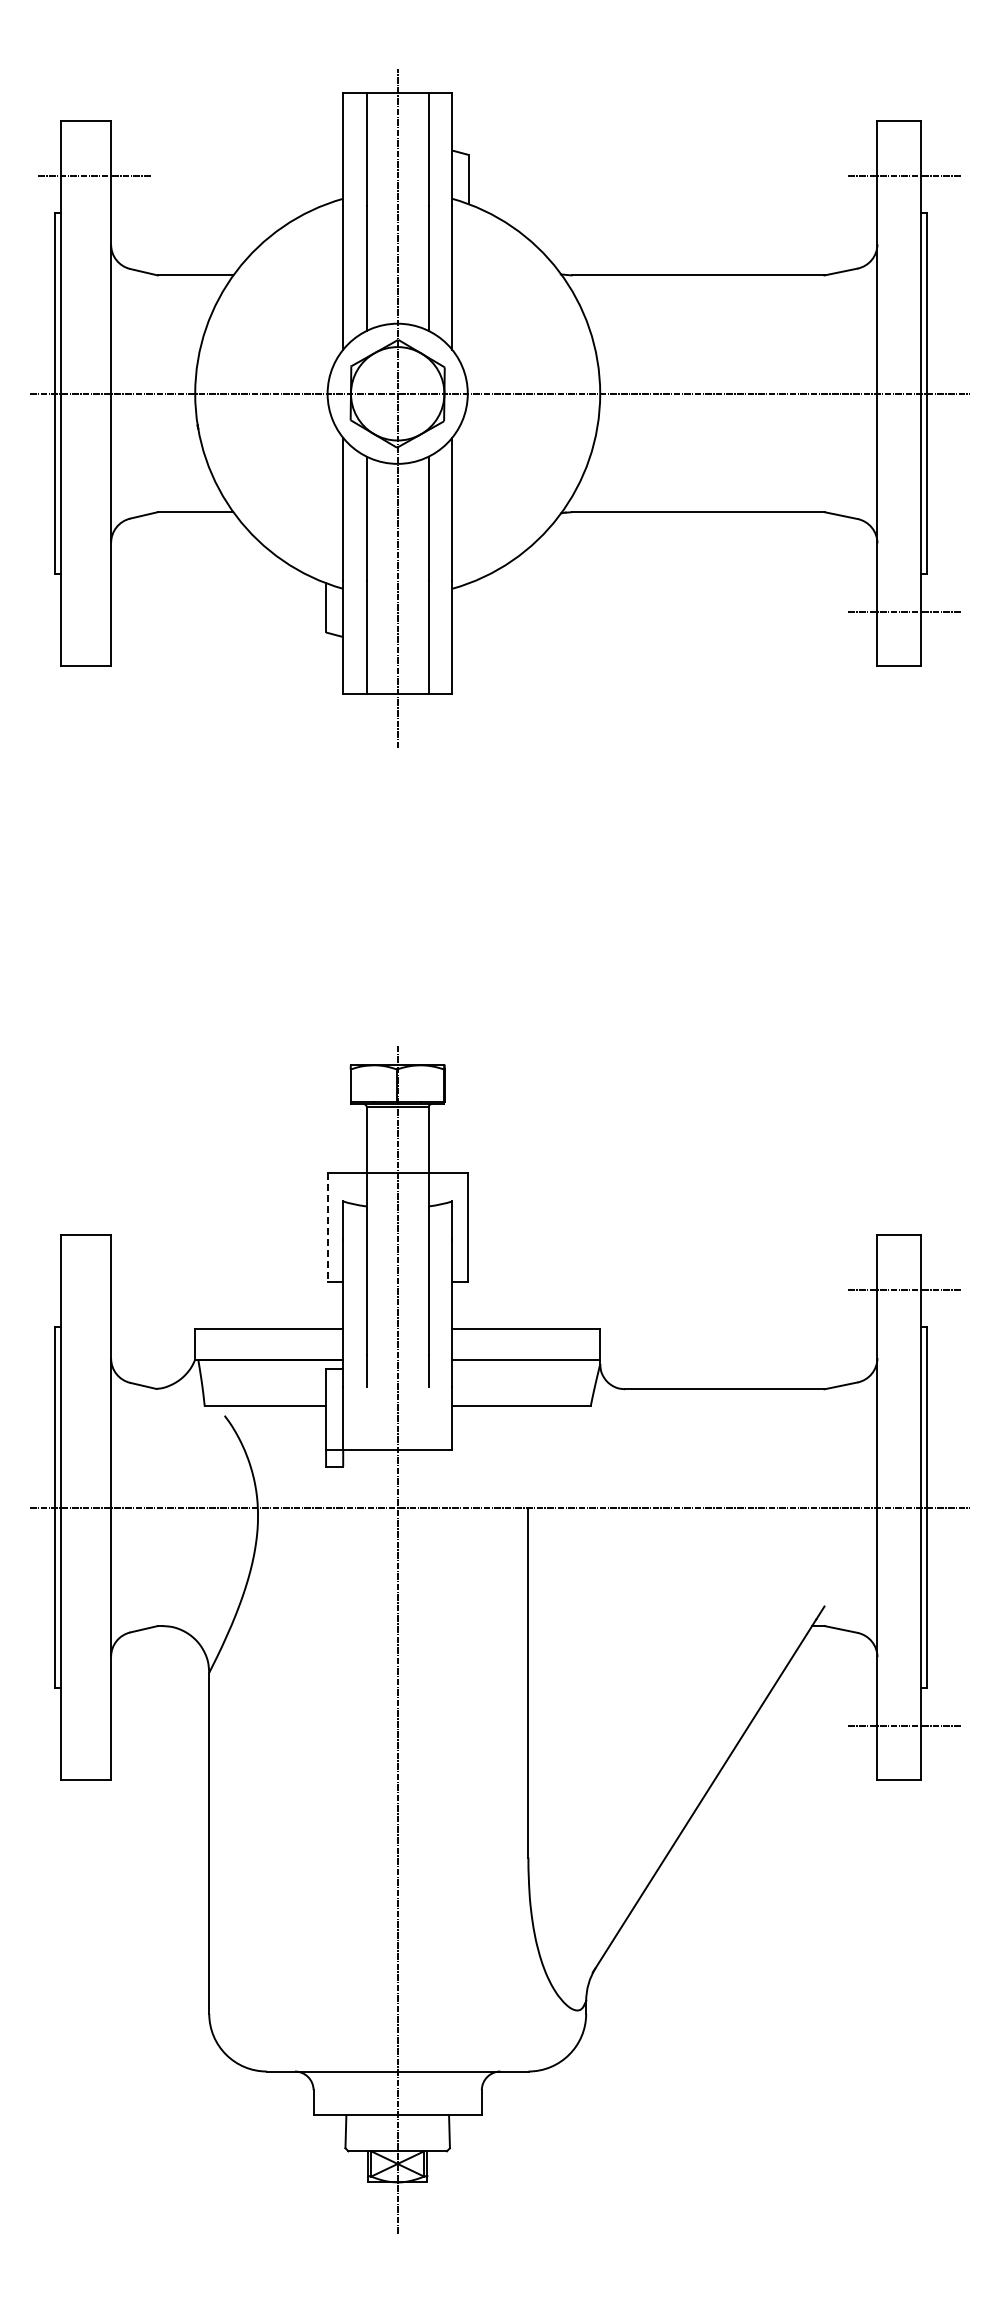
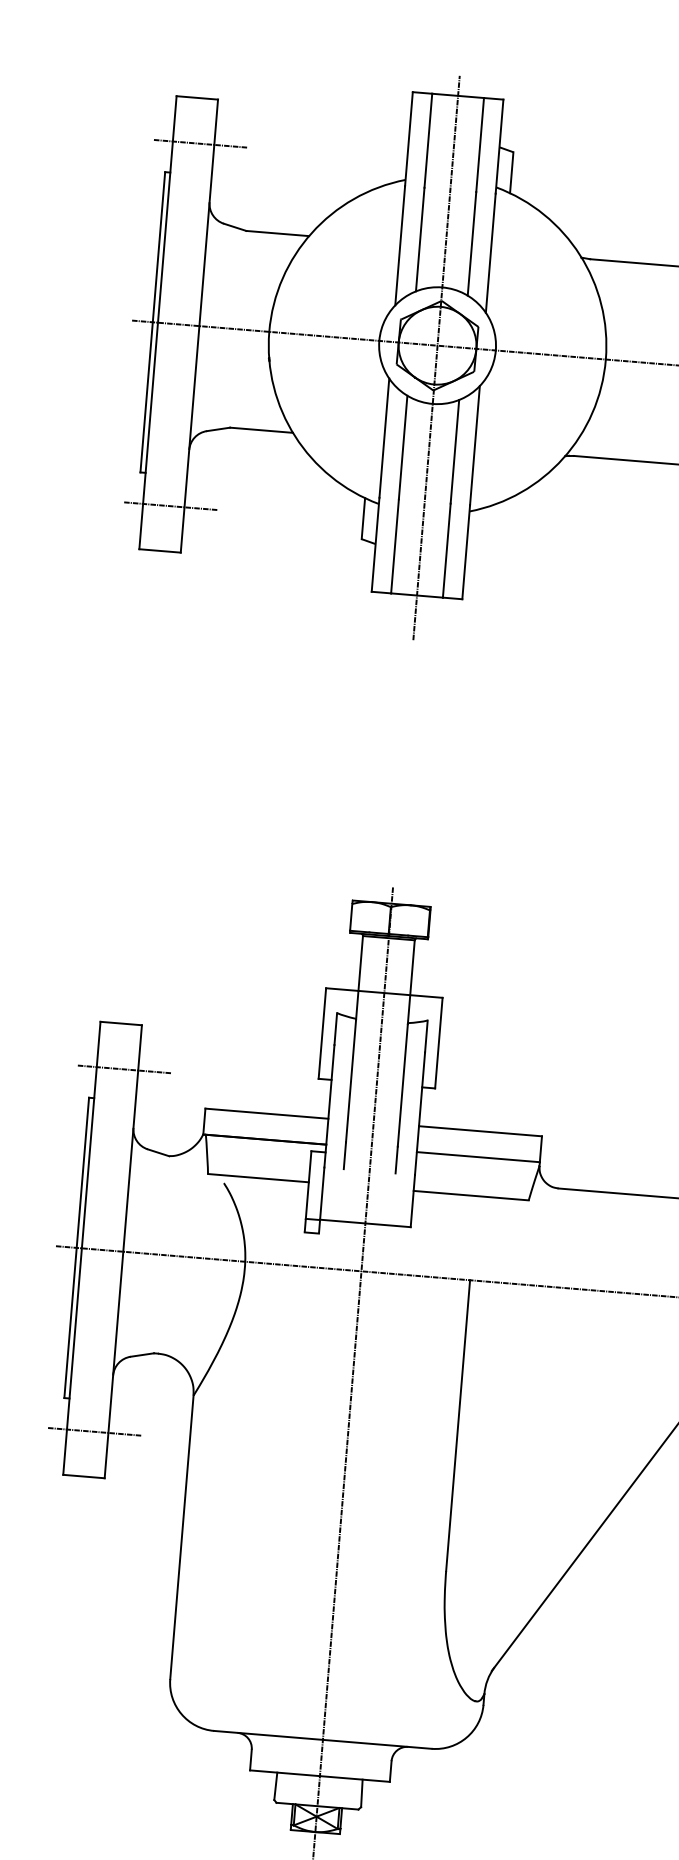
line: (94, 611) -> (170, 505), added
line: (327, 1227) -> (322, 1033), dashed -> solid
line: (94, 1289) -> (124, 1069), added
line: (94, 1725) -> (94, 1431), added

